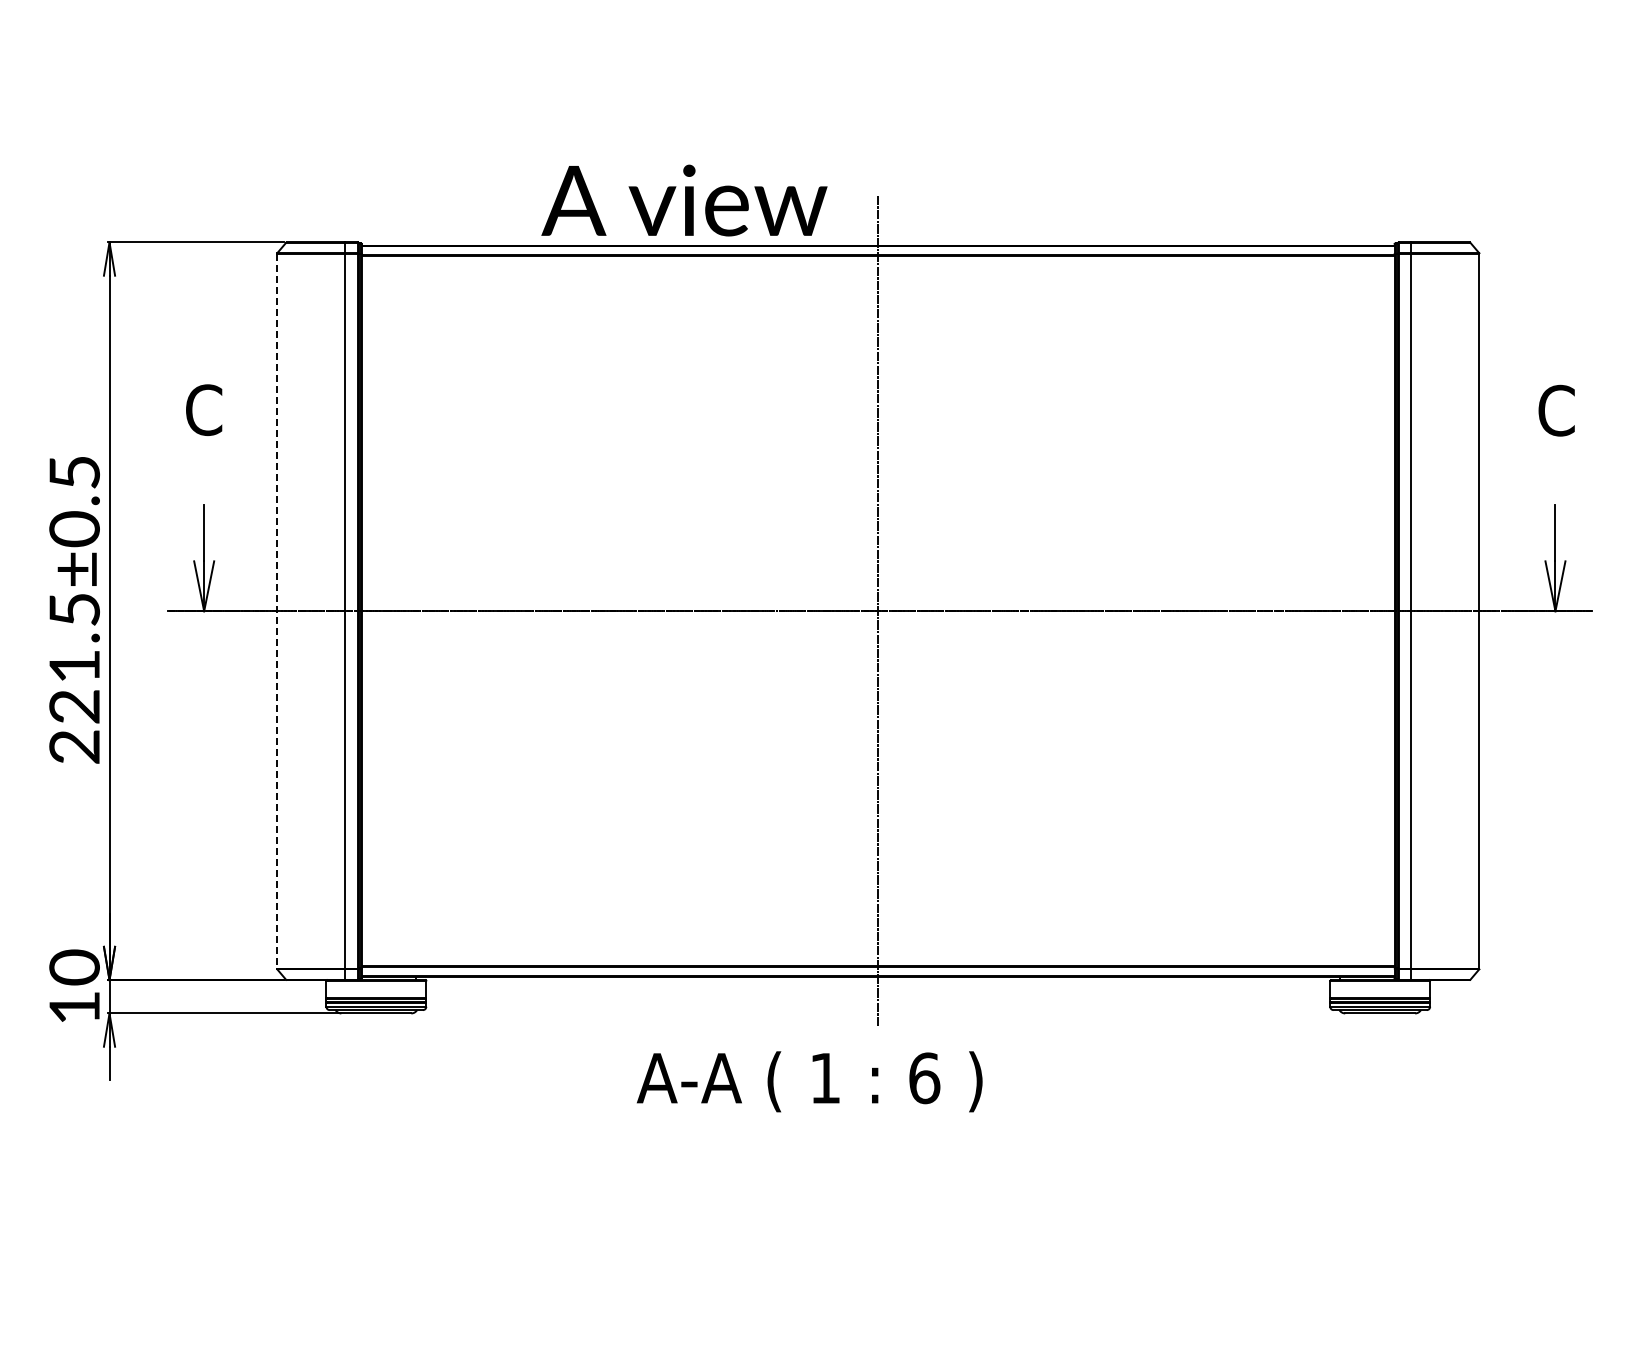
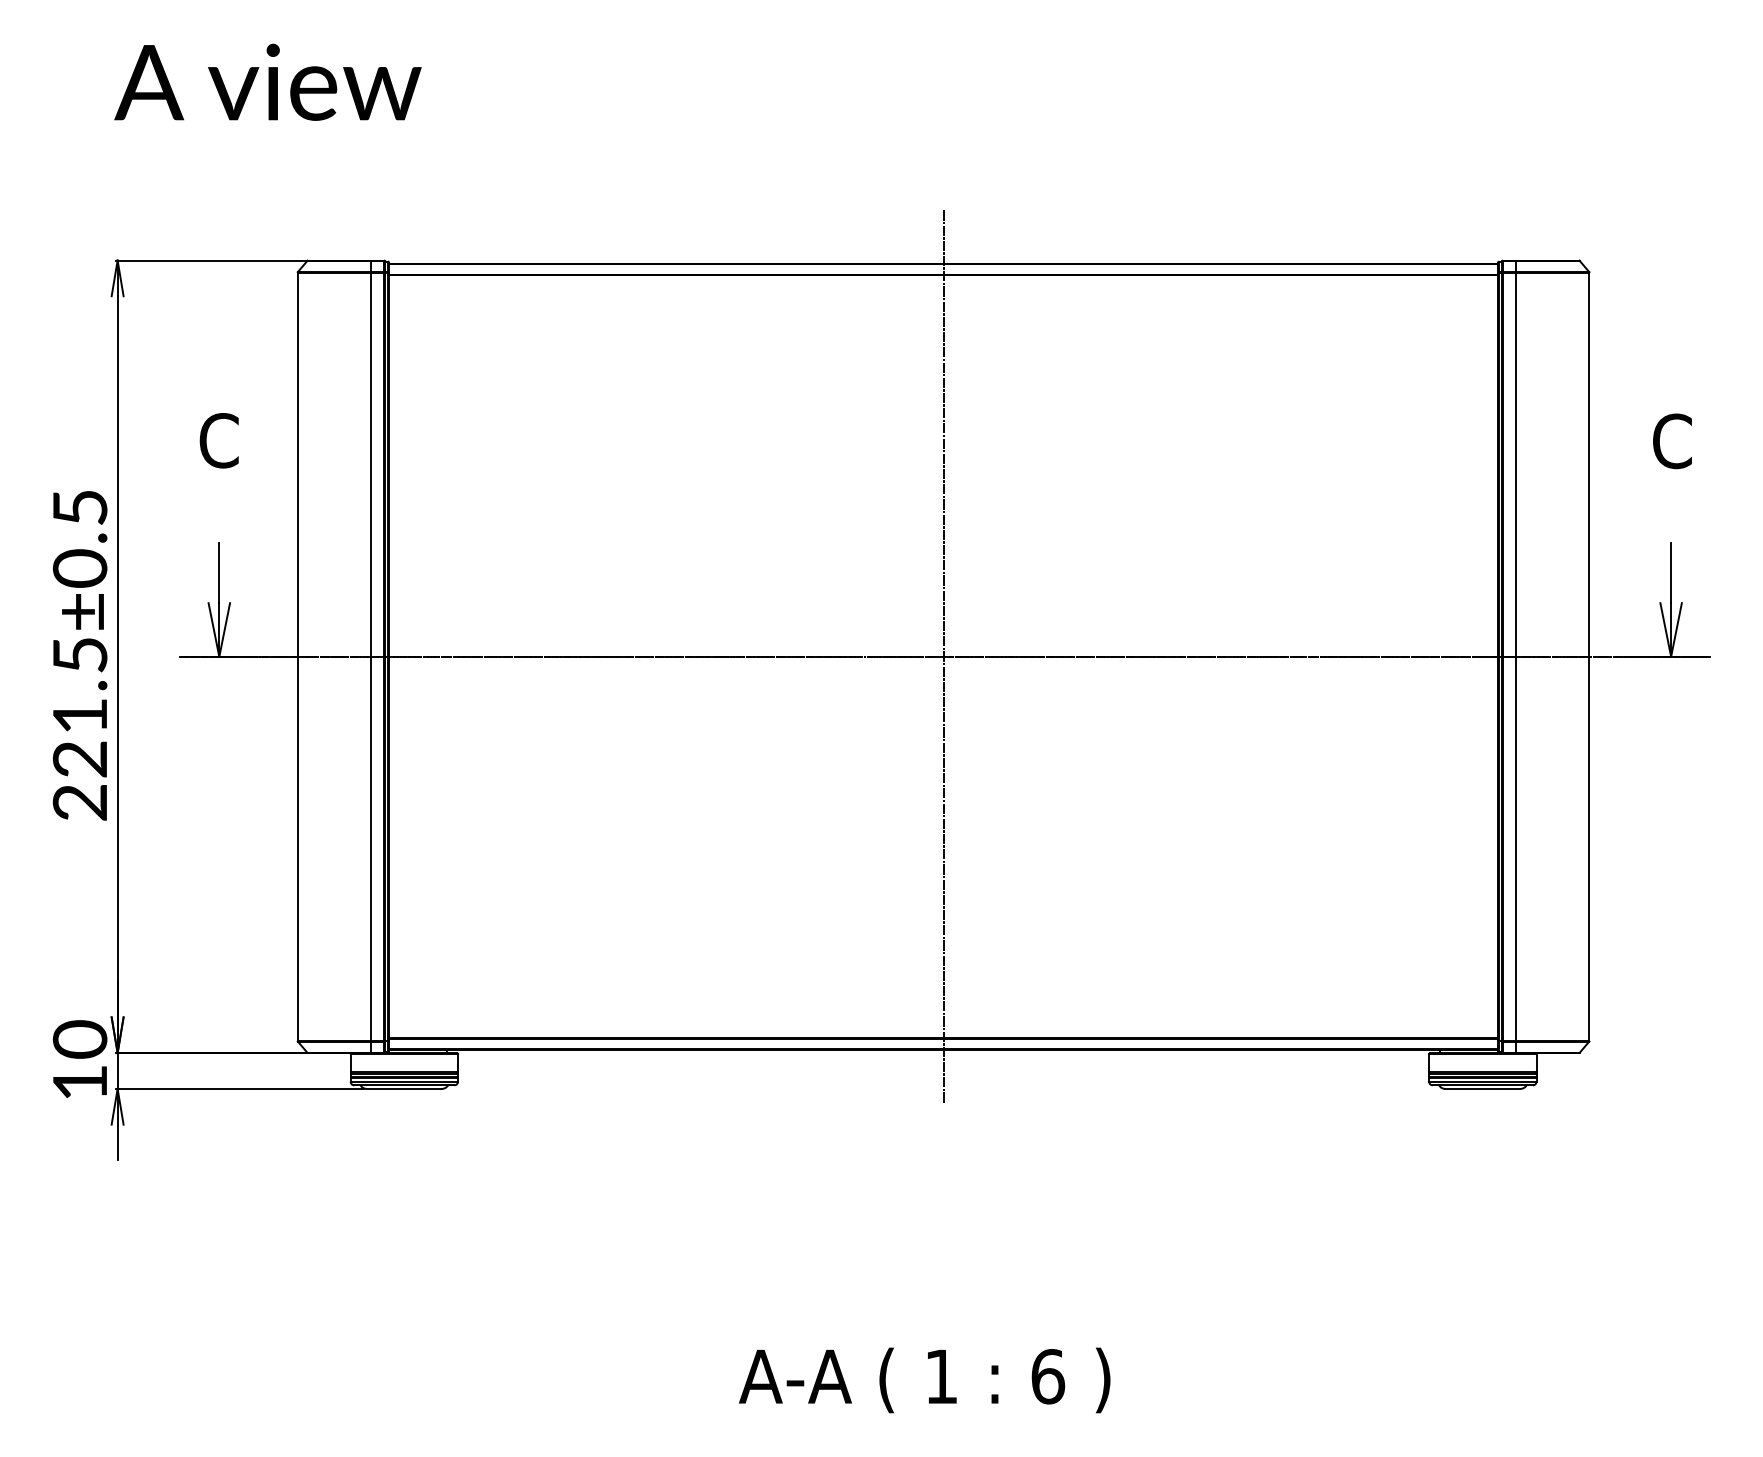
text: (684, 200) -> (268, 82), moved
line: (277, 611) -> (298, 657), dashed -> solid
text: (809, 1081) -> (924, 1380), moved

